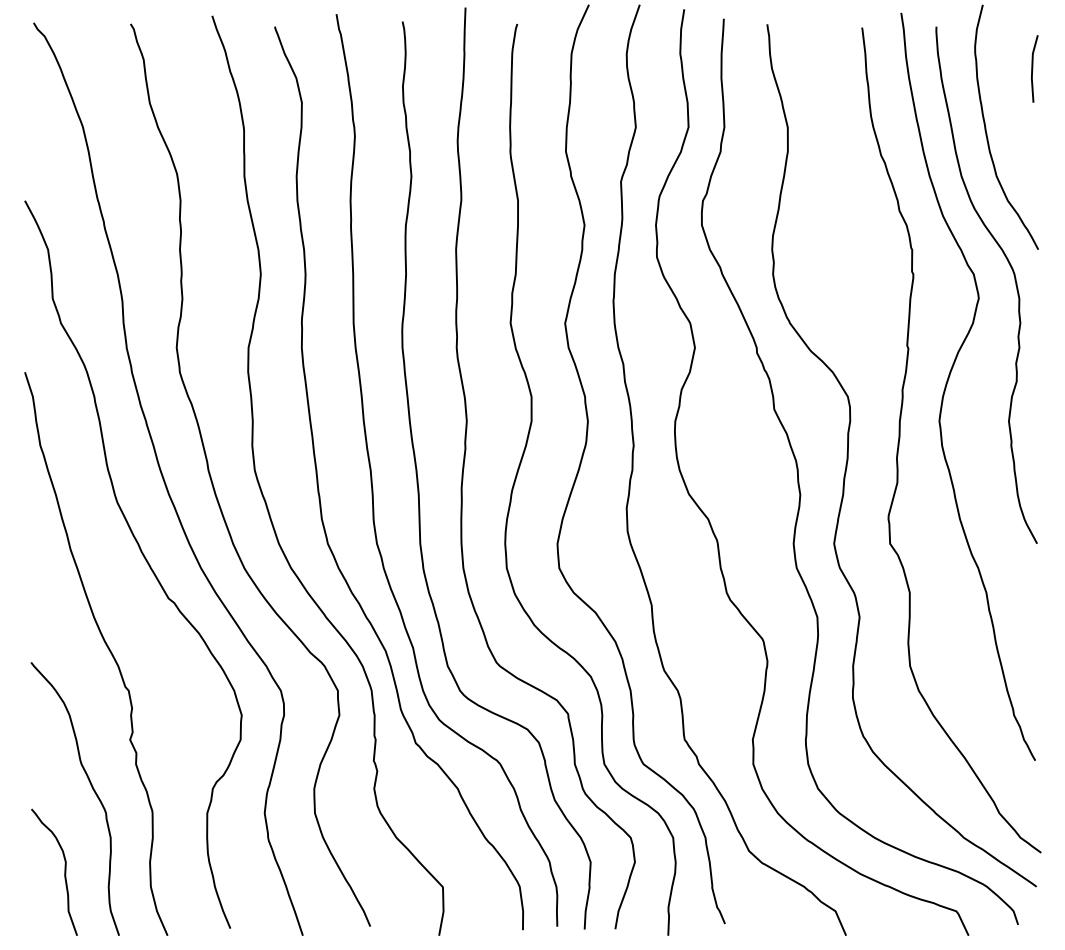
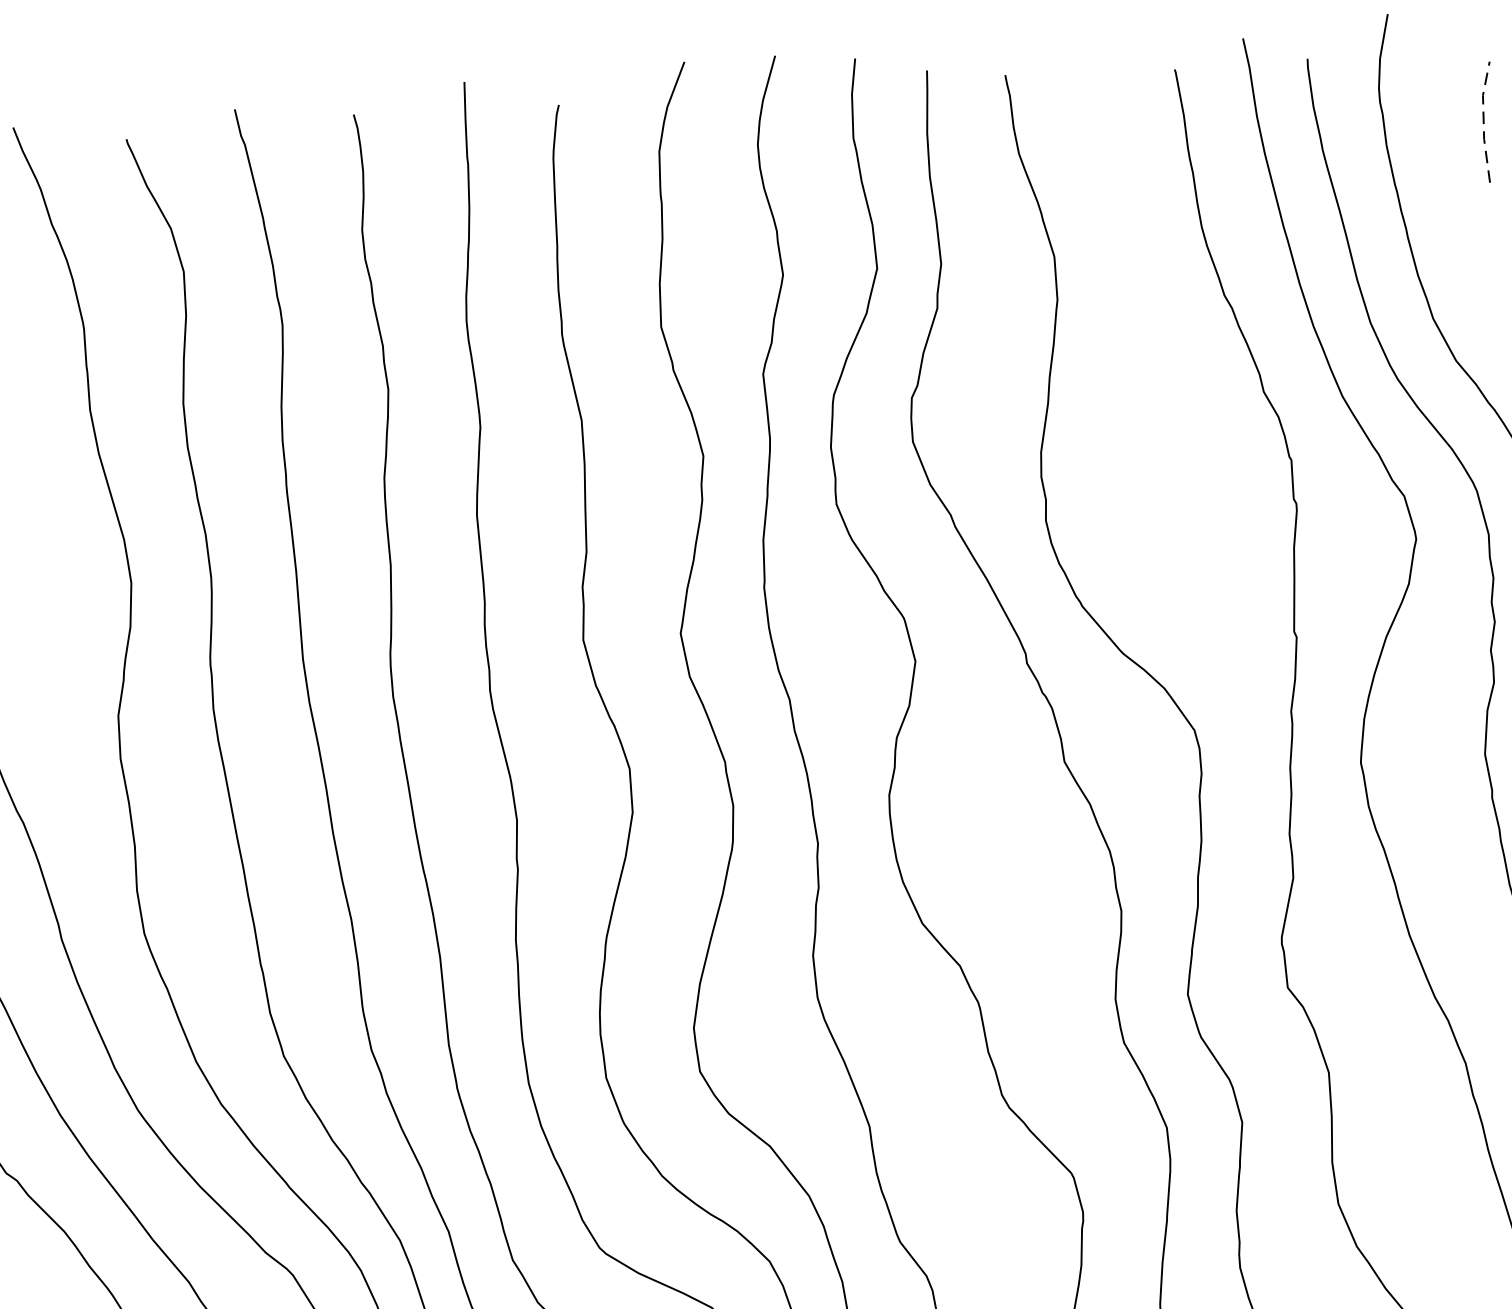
line: (1032, 68) -> (1484, 121), solid -> dashed

